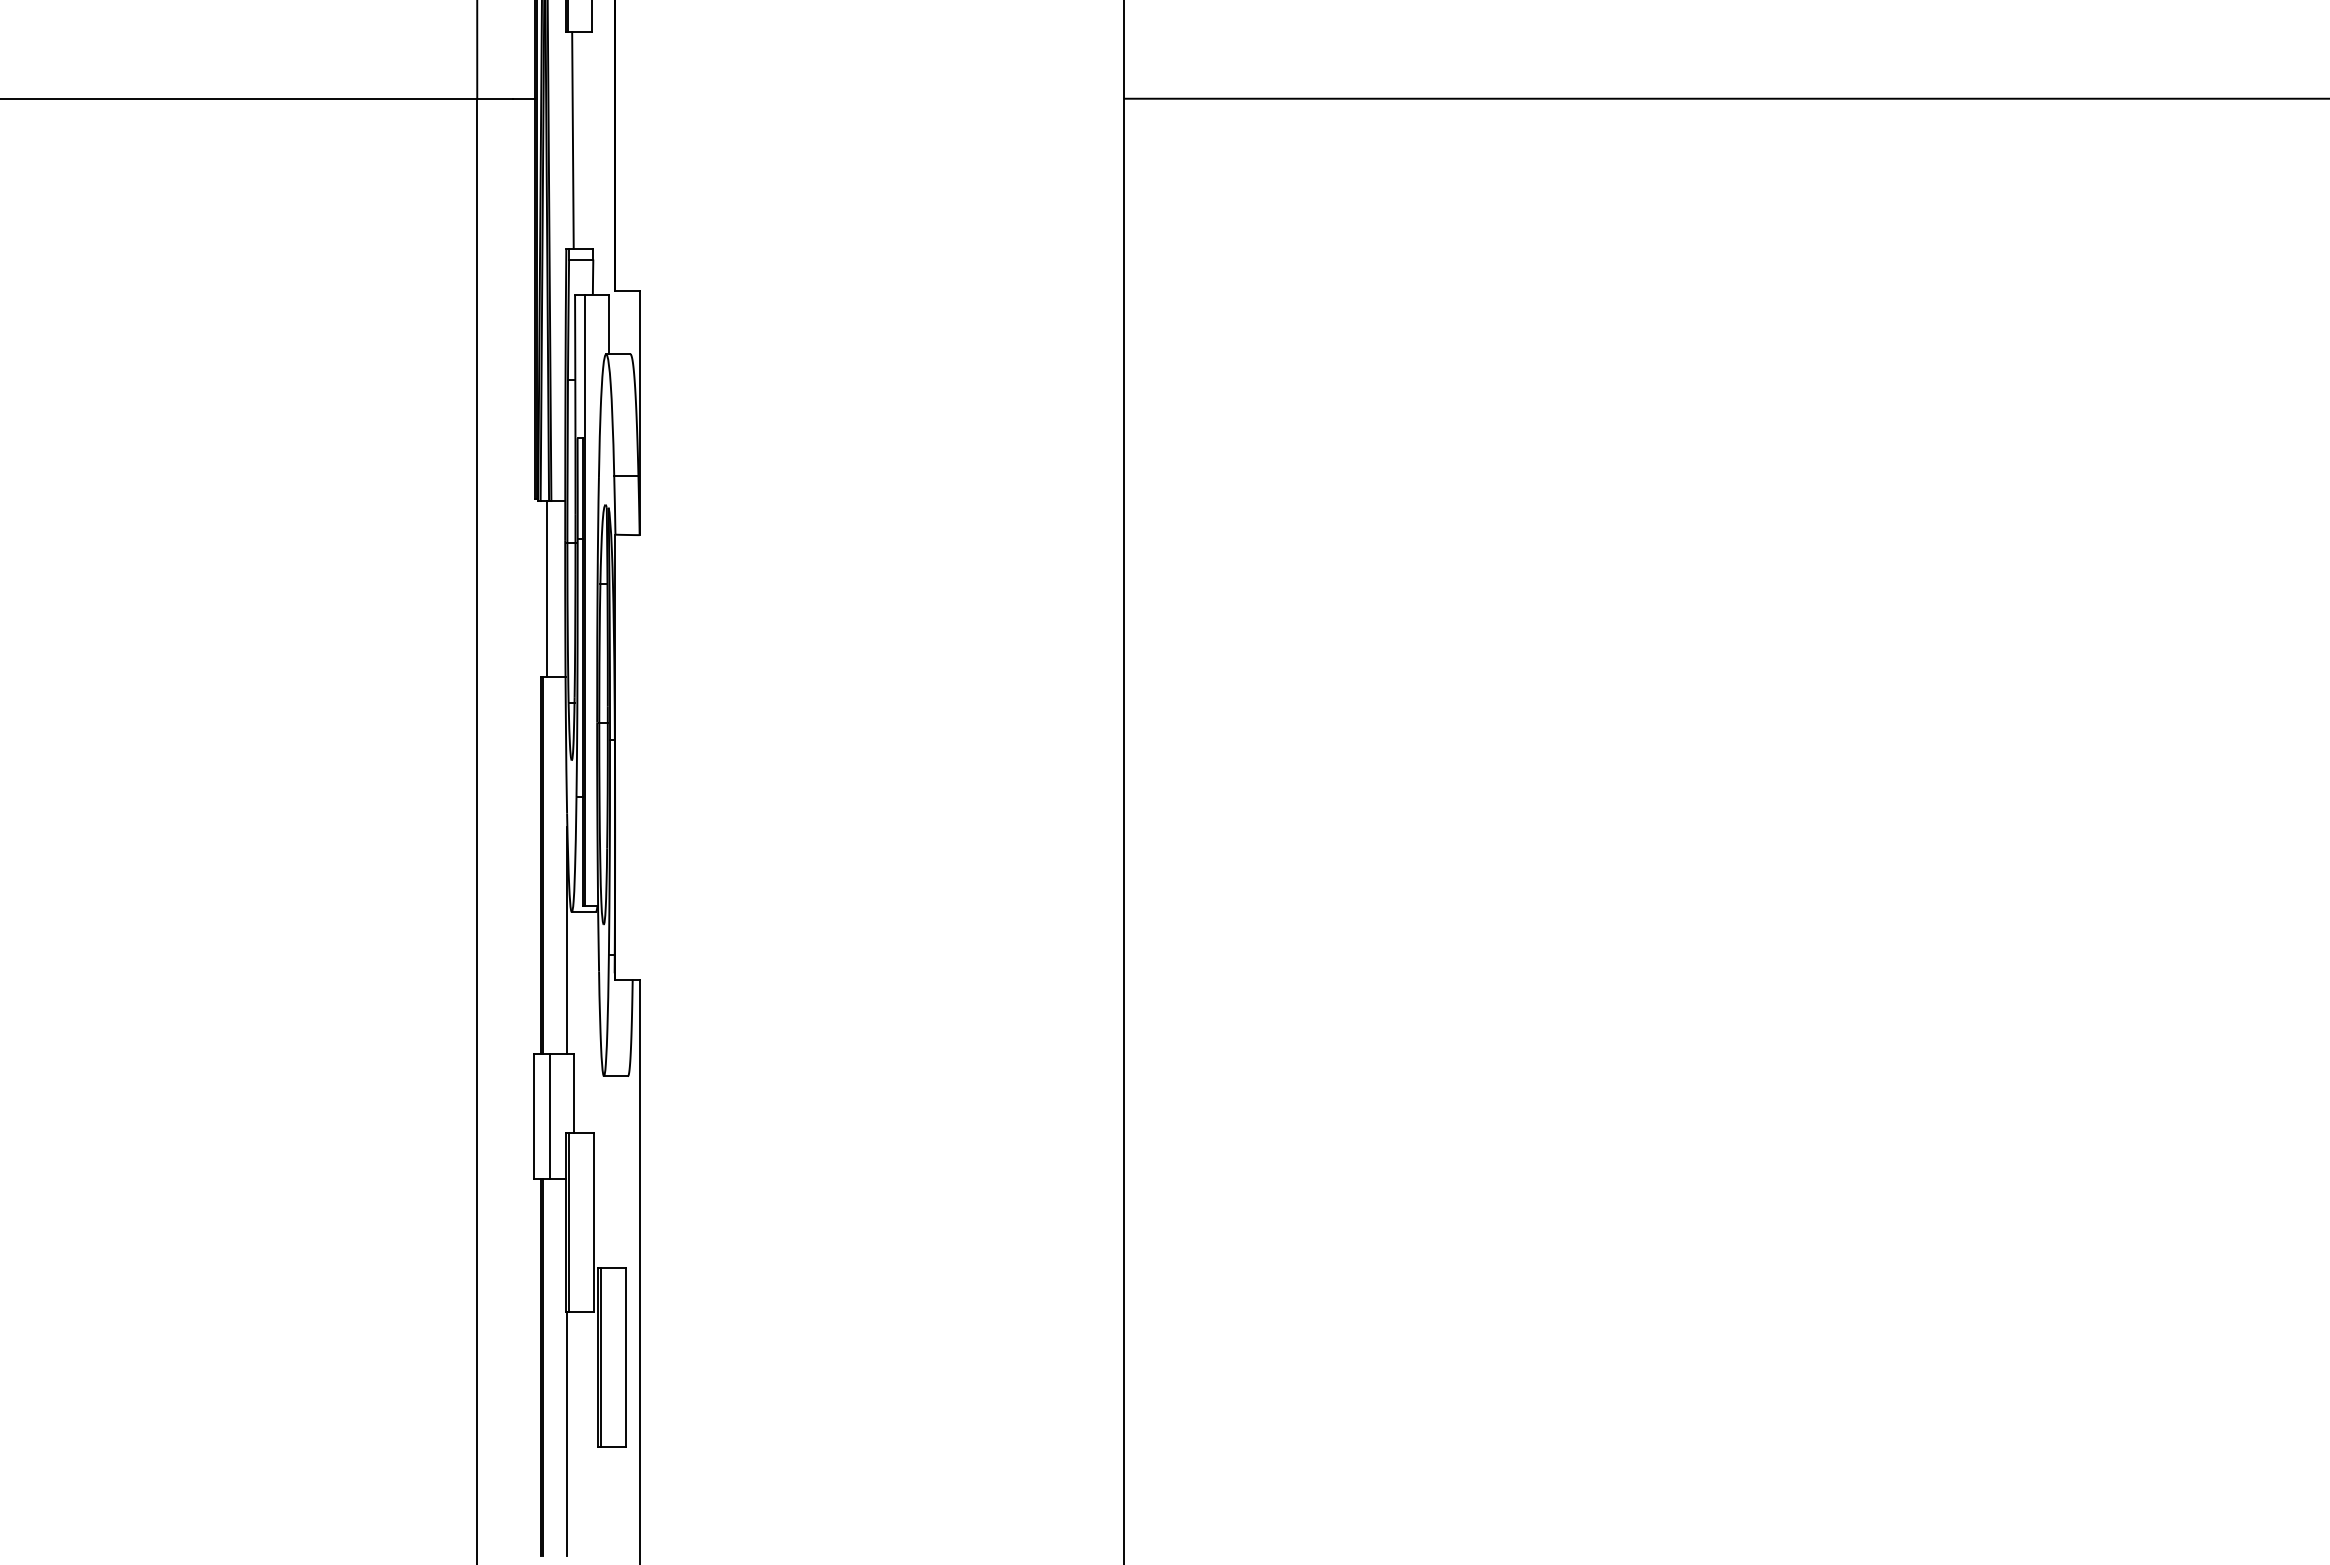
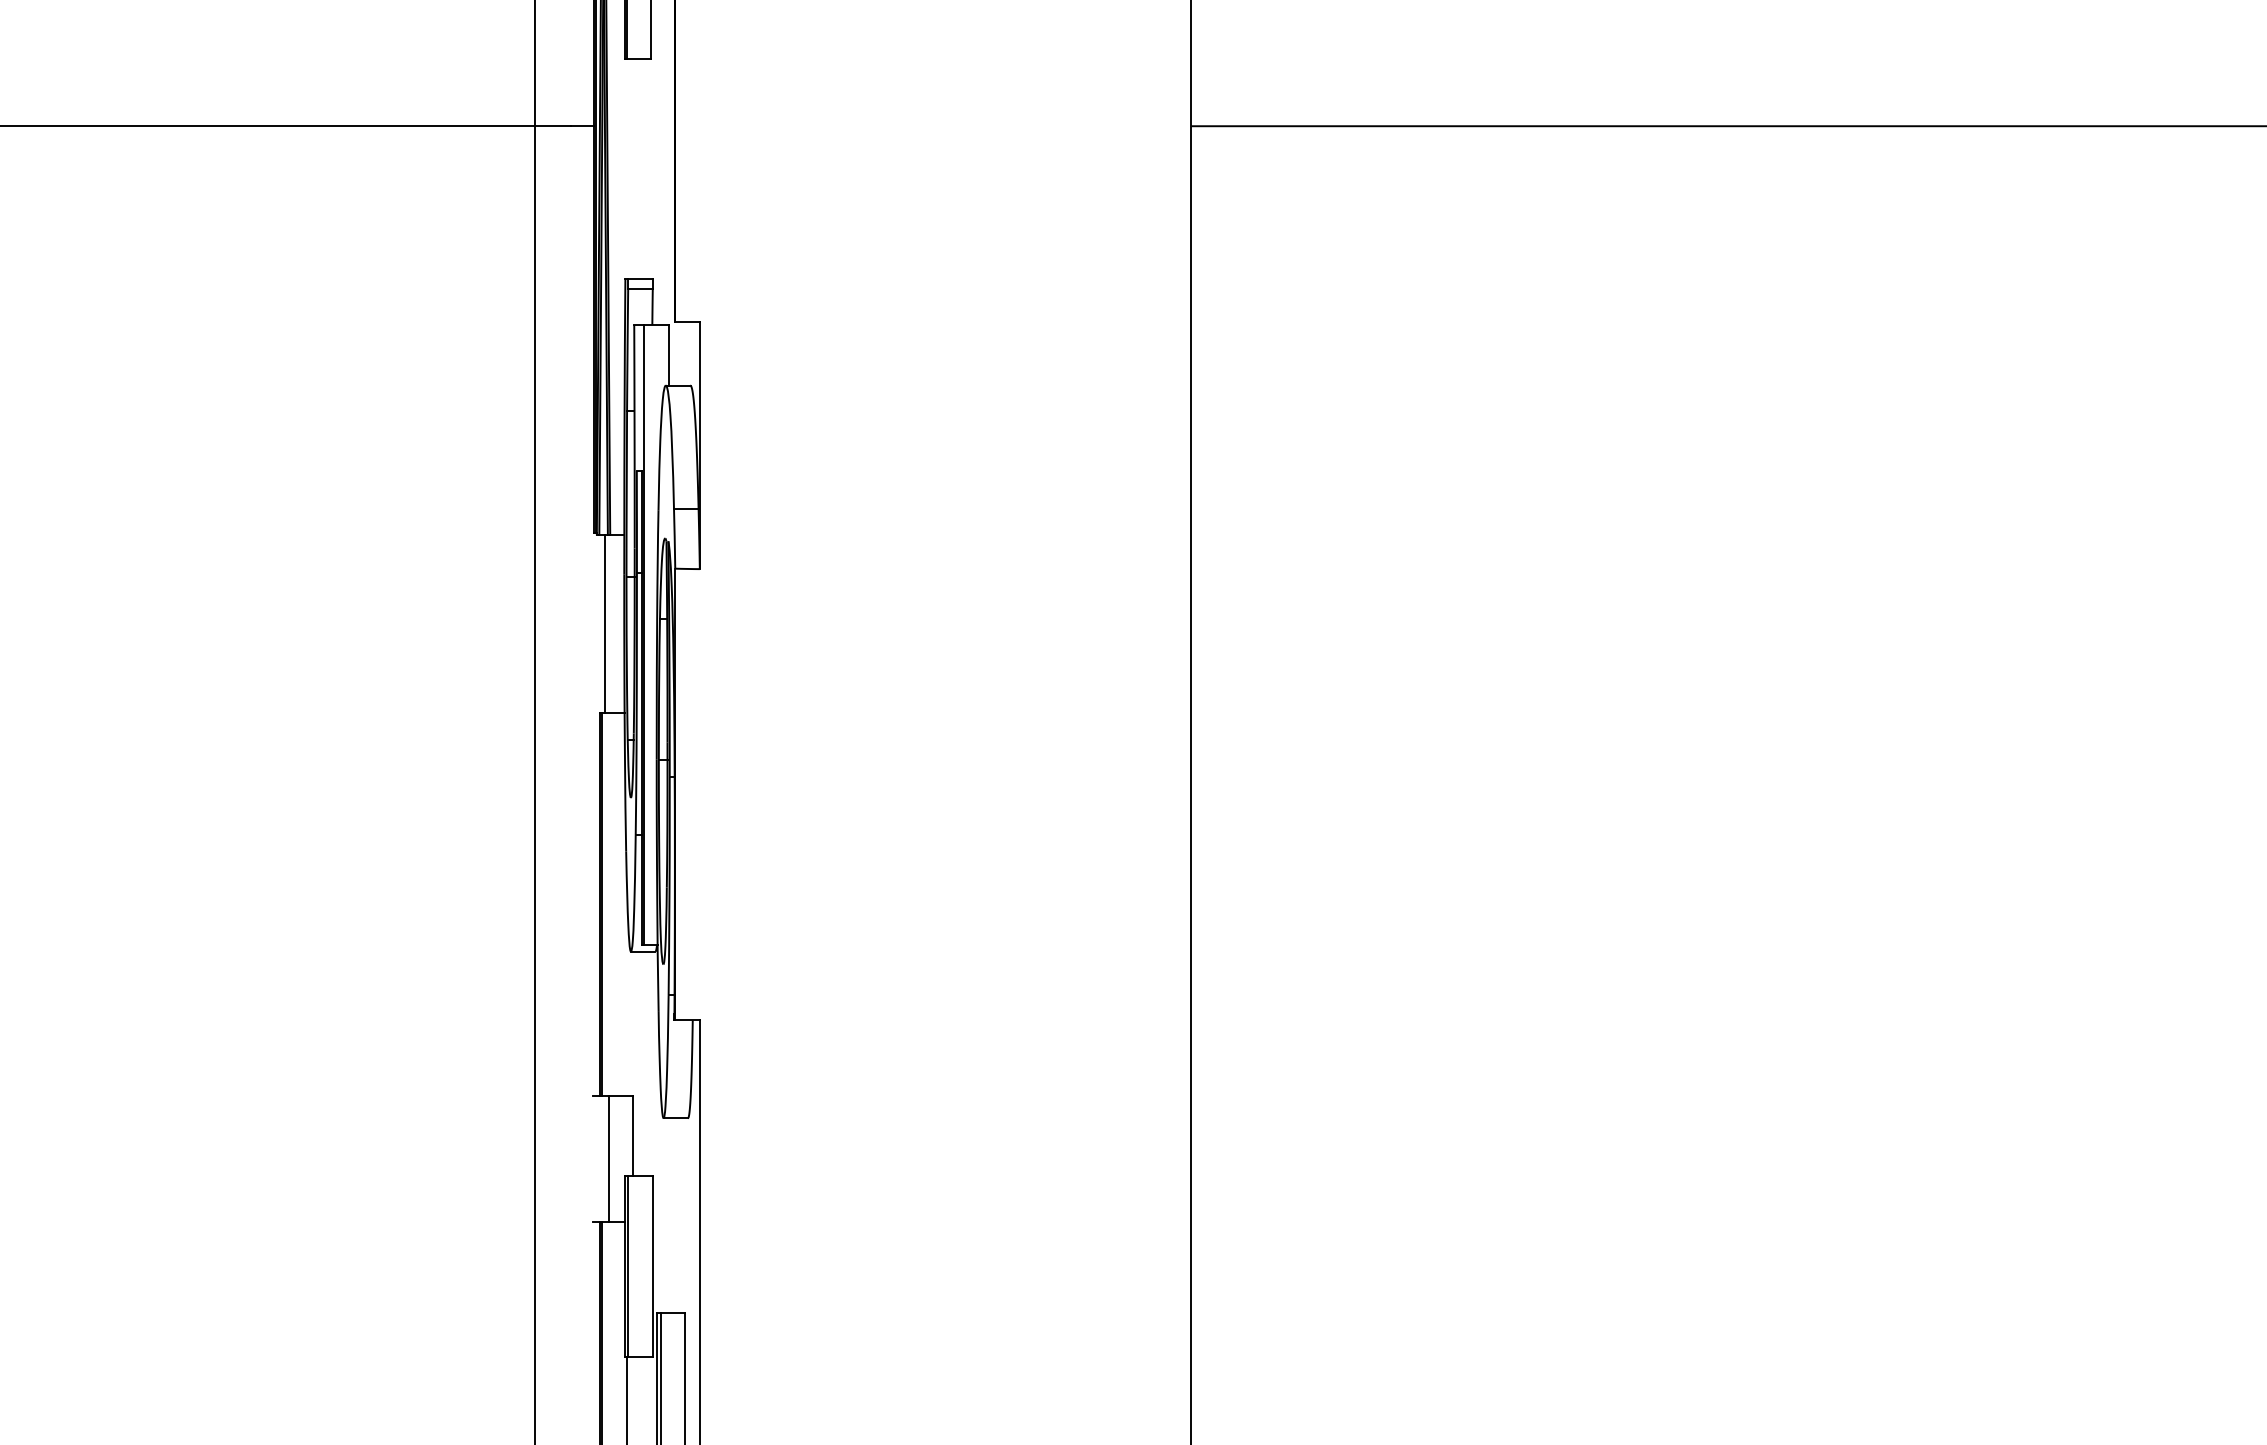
line: (572, 140) -> (631, 168), removed
line: (567, 940) -> (626, 980), removed
line: (534, 1116) -> (593, 1159), removed

